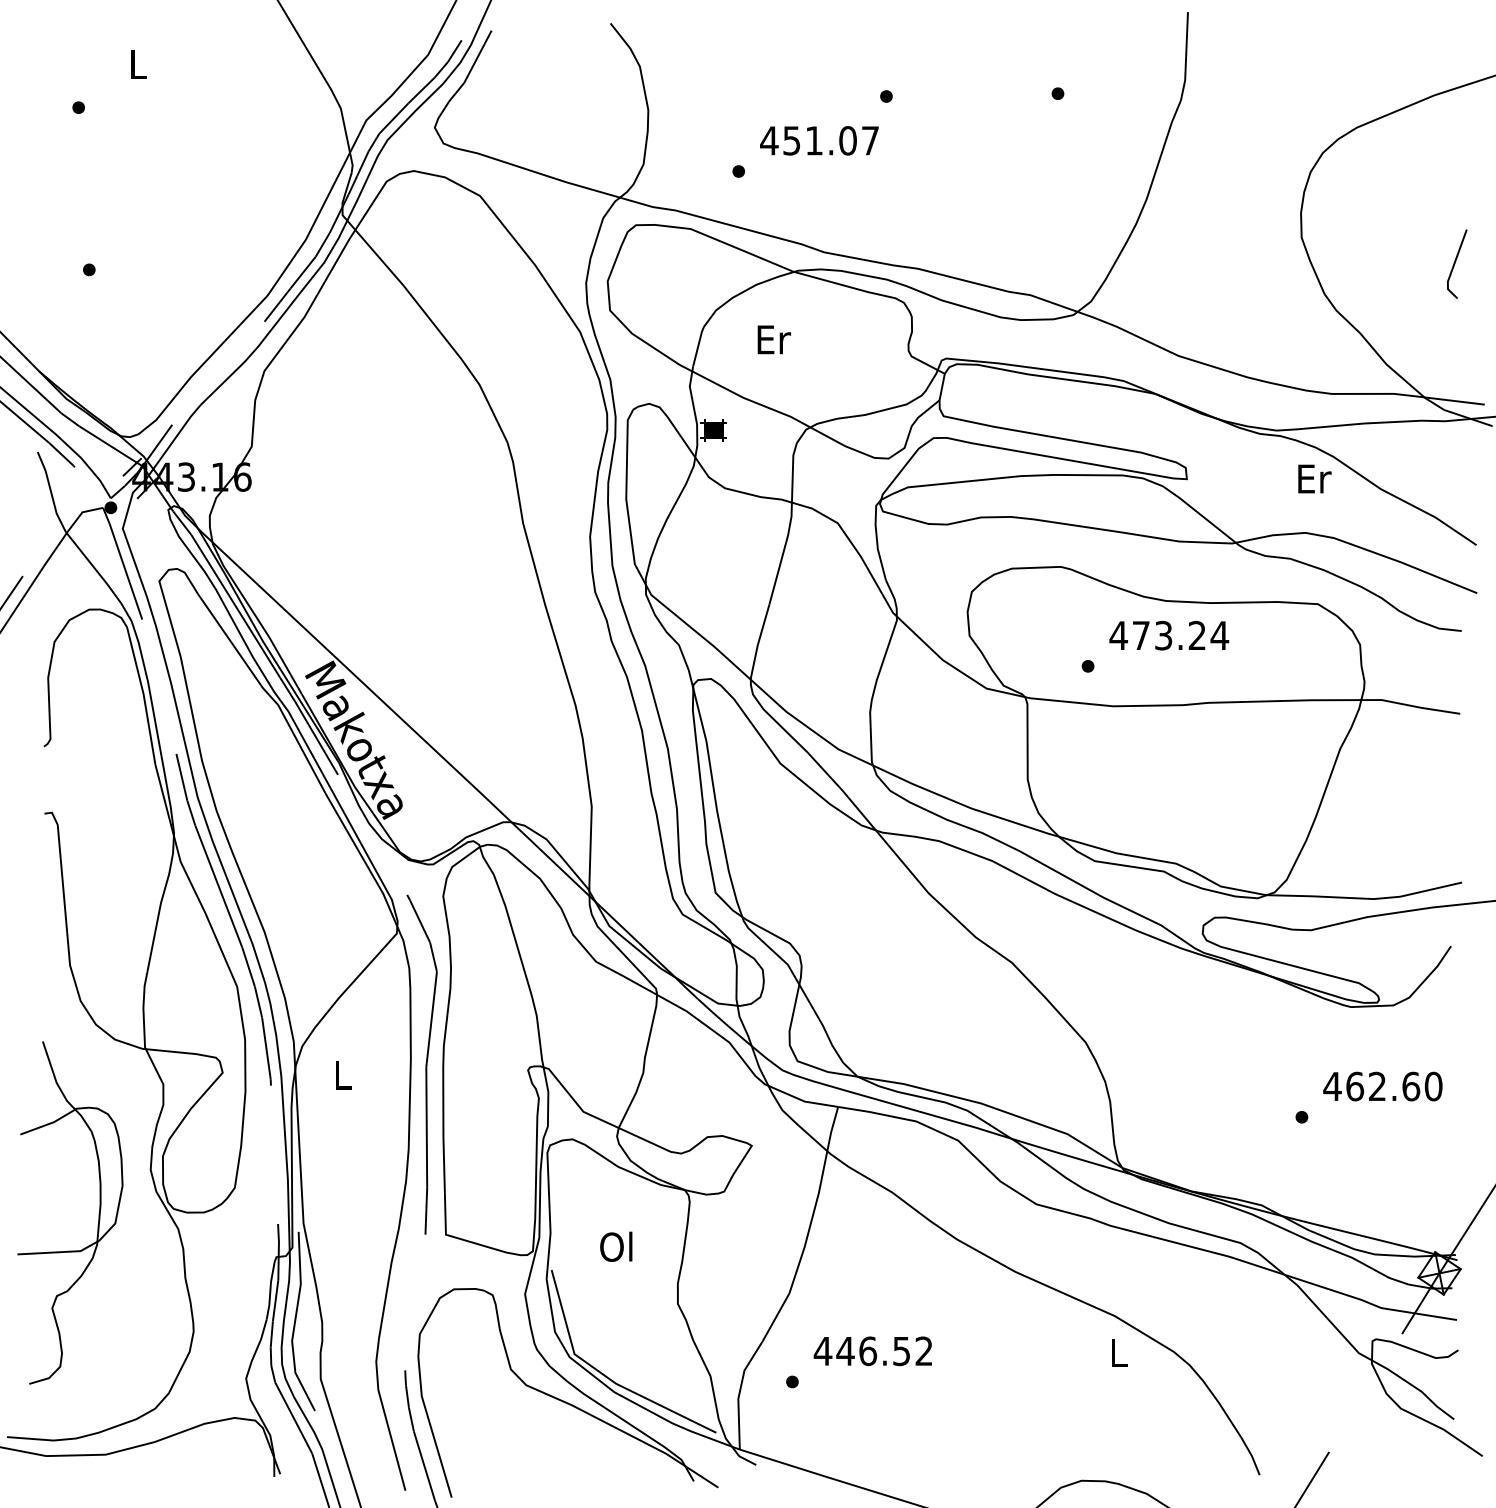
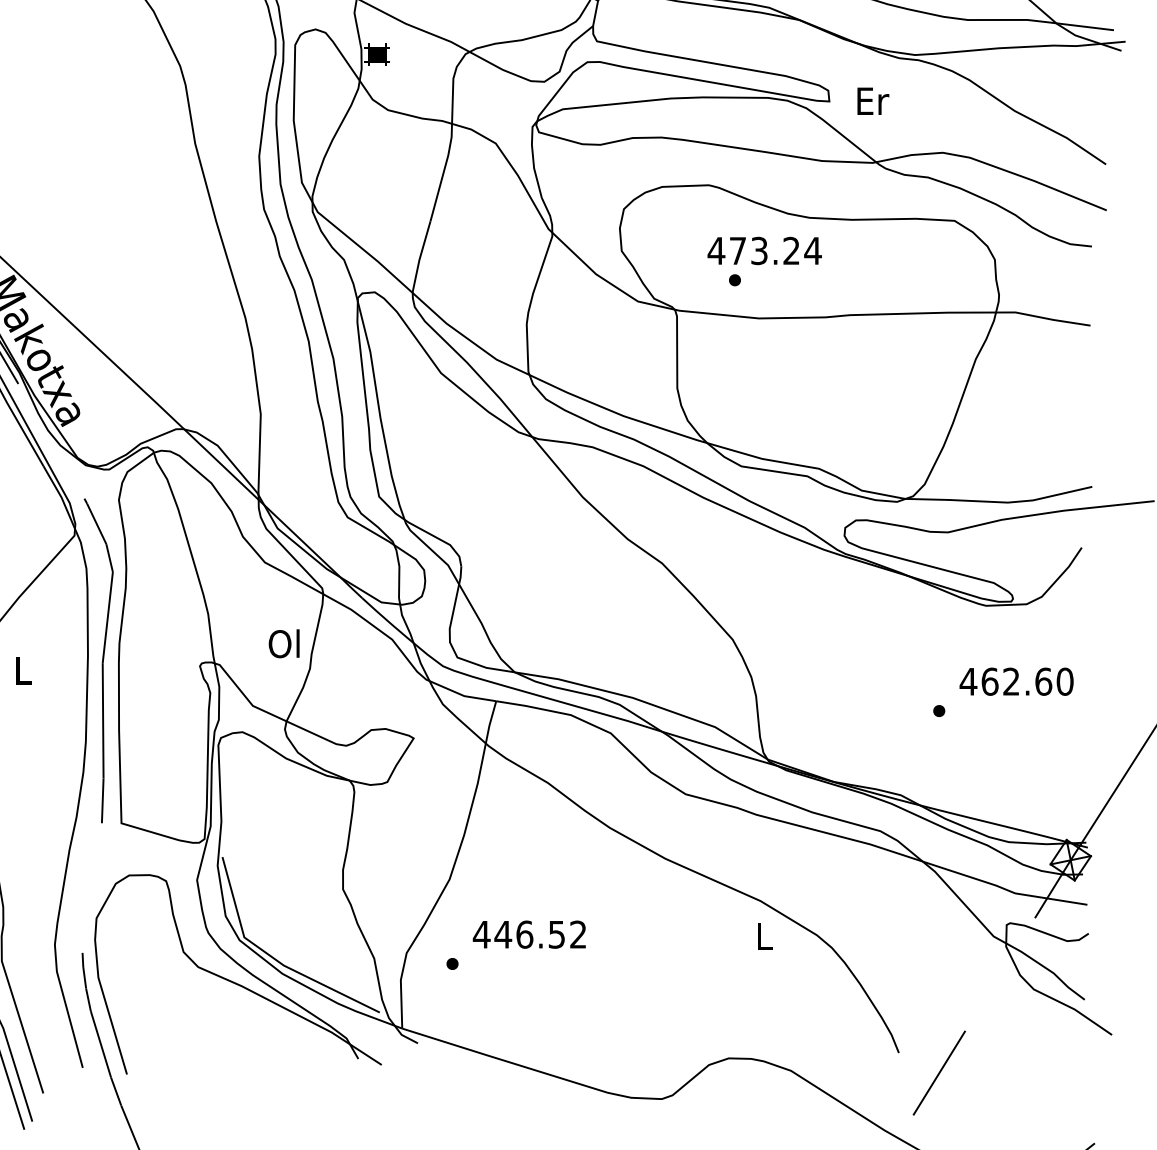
text: (1314, 478) -> (872, 100), moved
text: (1169, 635) -> (764, 250), moved
text: (616, 1246) -> (284, 643), moved

